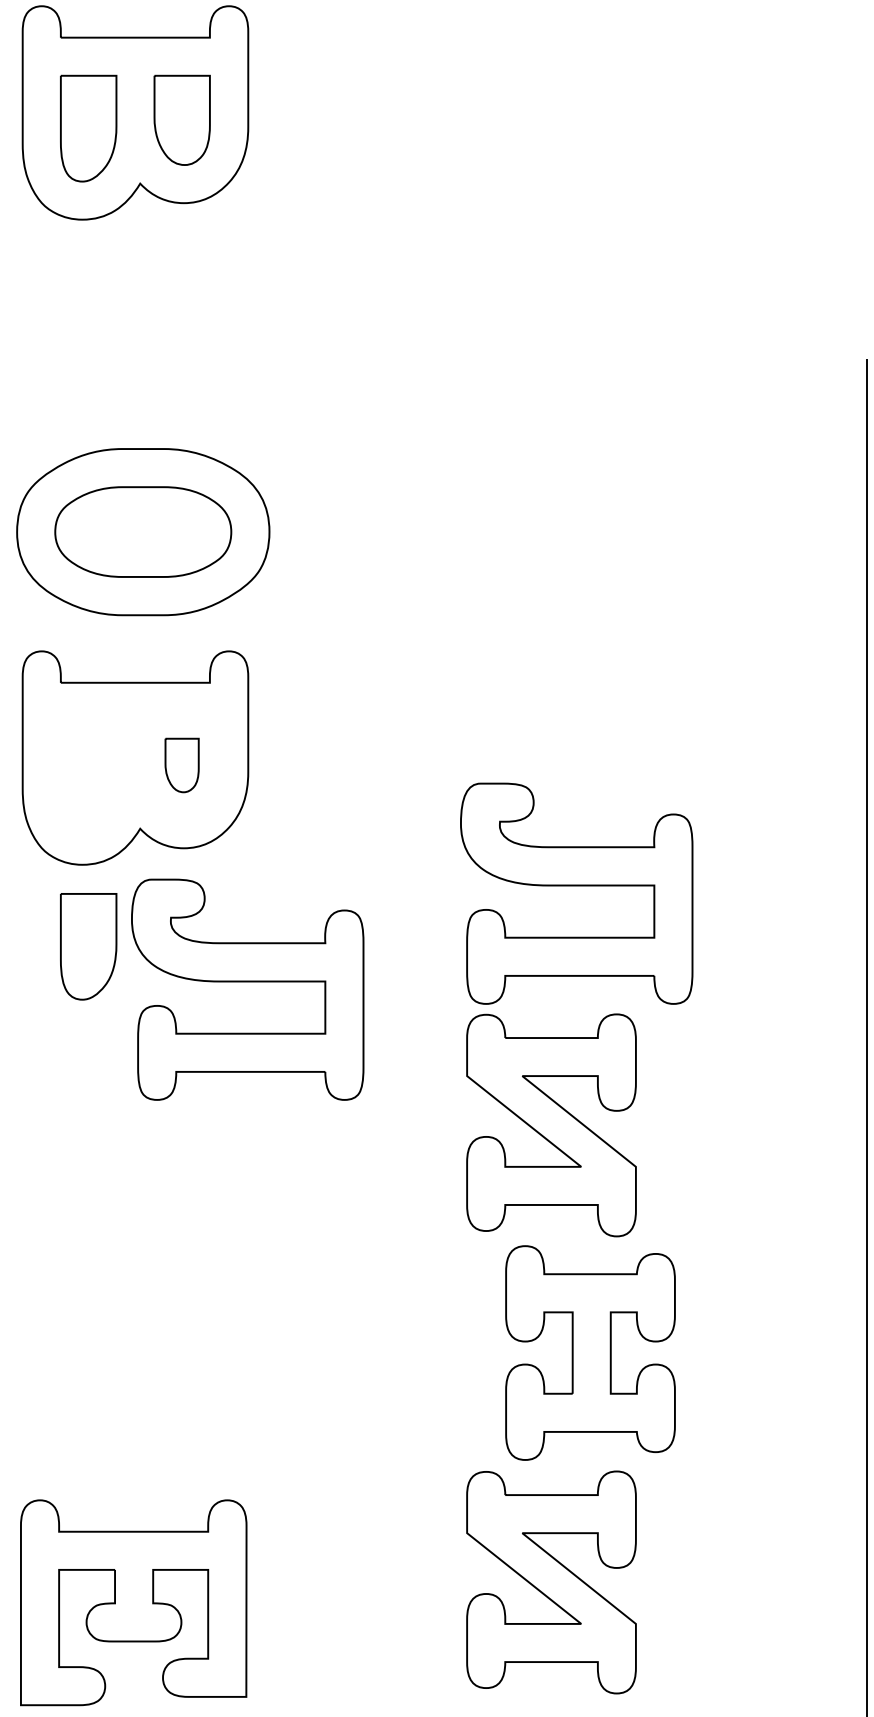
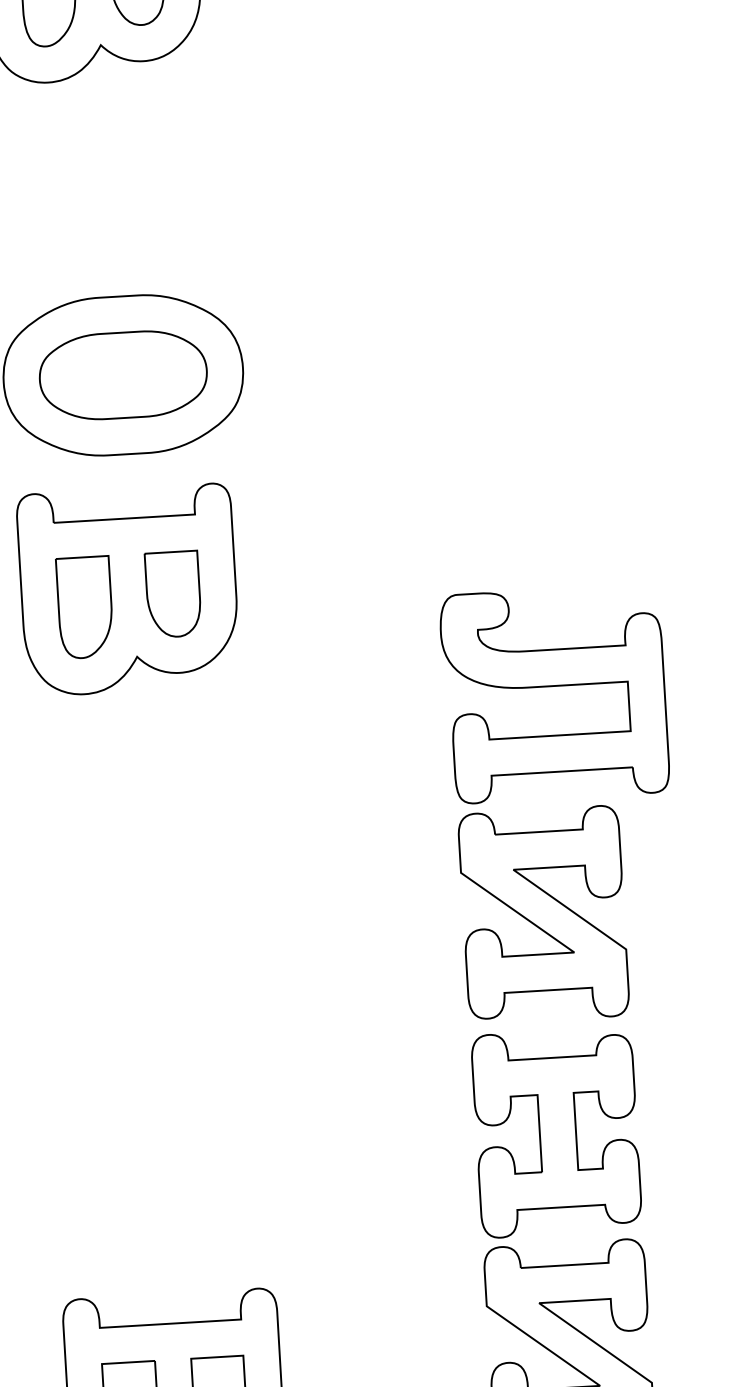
part: (181, 765) -> (172, 594), size x1.67
part: (88, 946) -> (85, 607), moved
part: (247, 982) -> (247, 796), removed
part: (590, 1352) -> (556, 1132), moved

